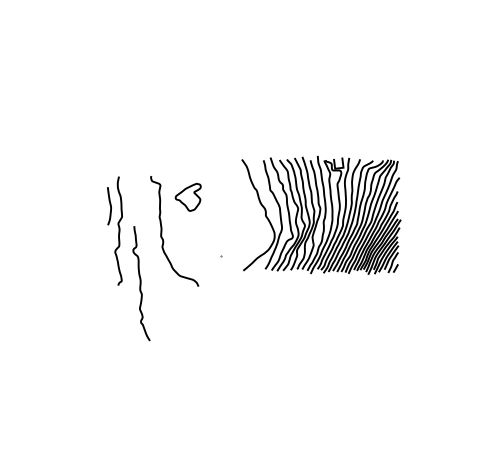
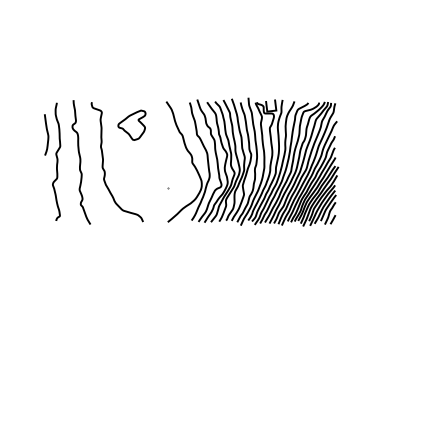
part: (321, 214) -> (252, 161), moved
curve: (141, 283) -> (81, 162), moved

